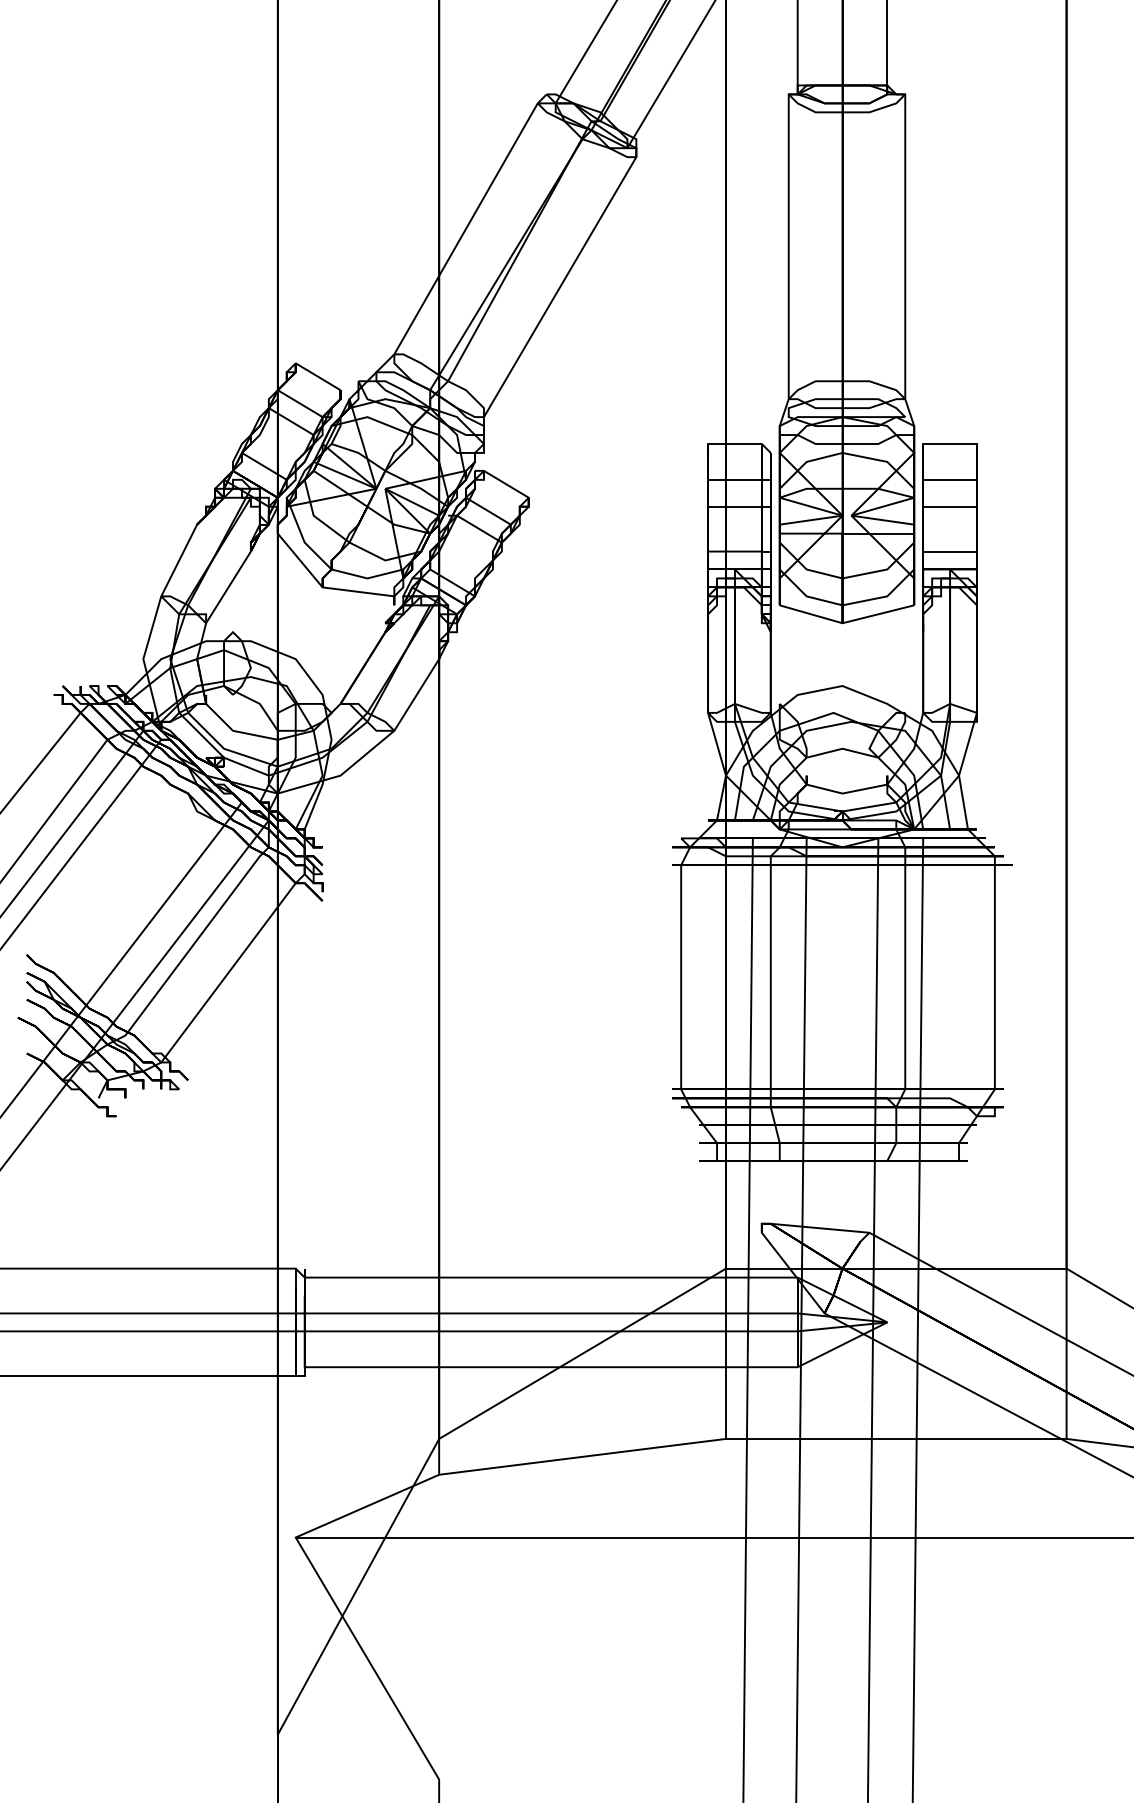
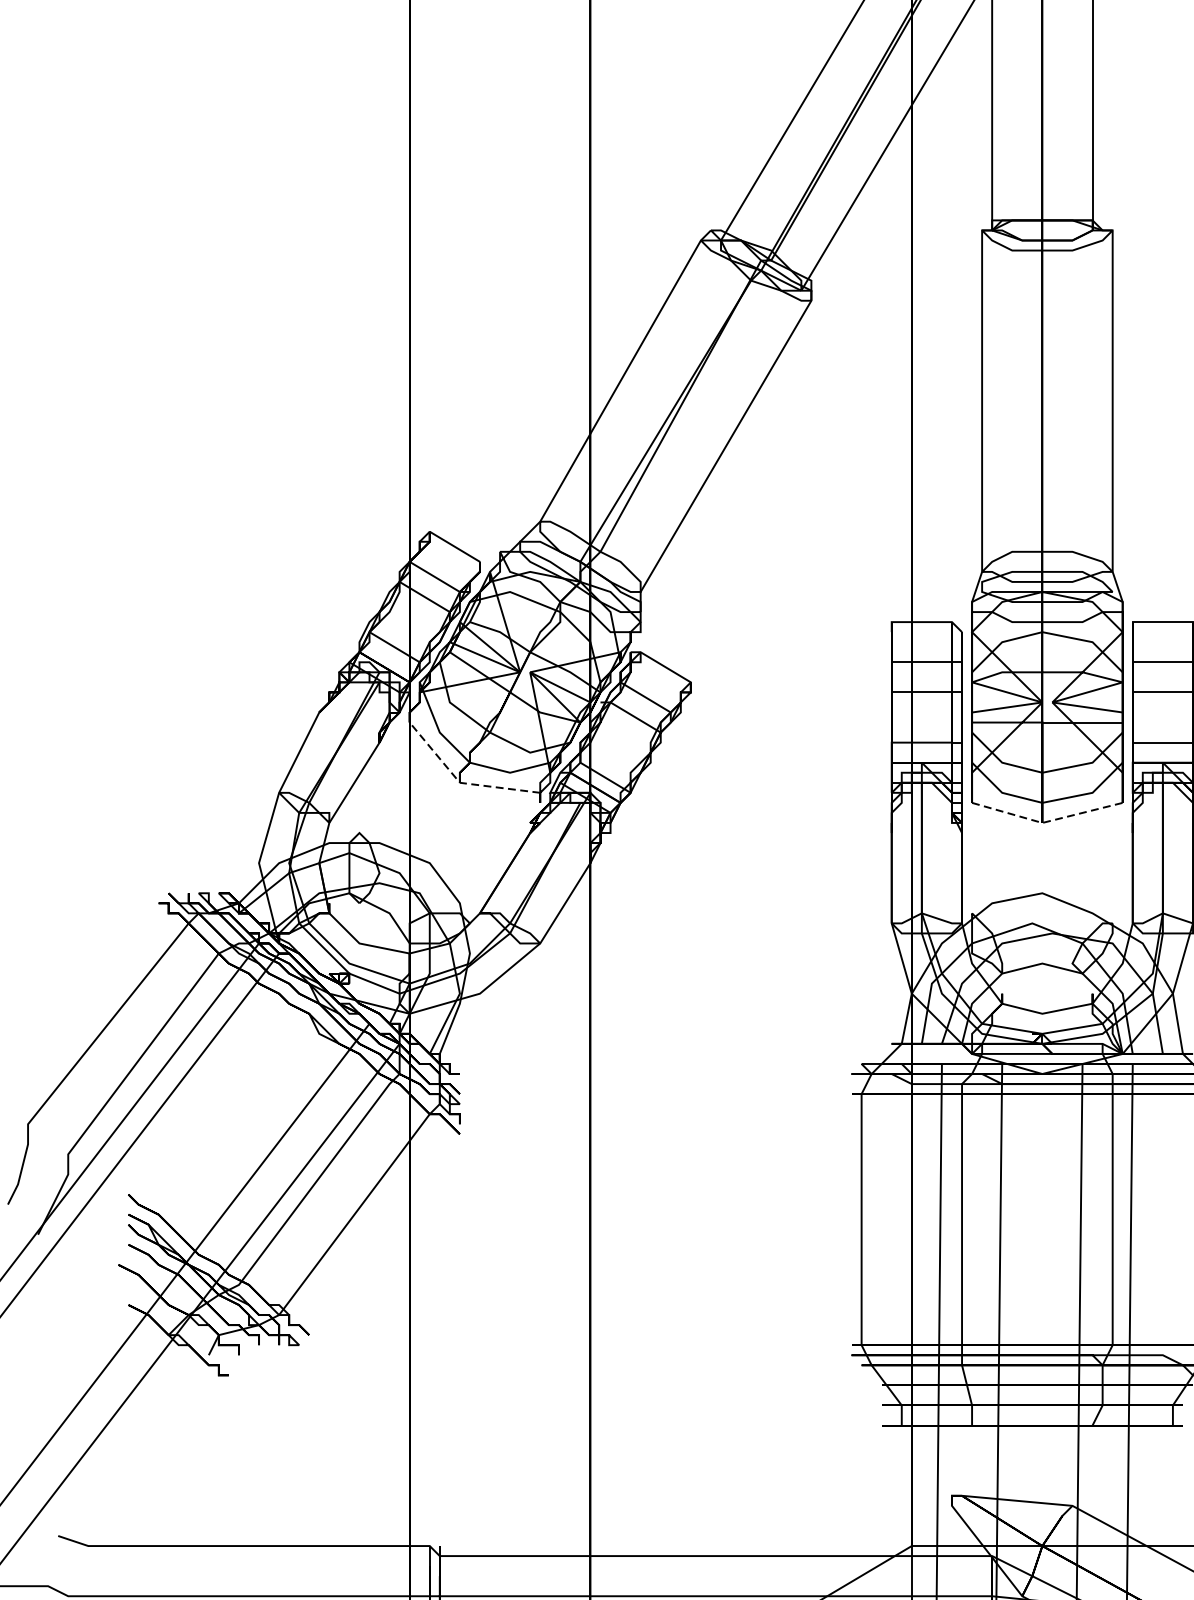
line: (322, 587) -> (459, 782), solid -> dashed
line: (846, 622) -> (1046, 822), solid -> dashed

